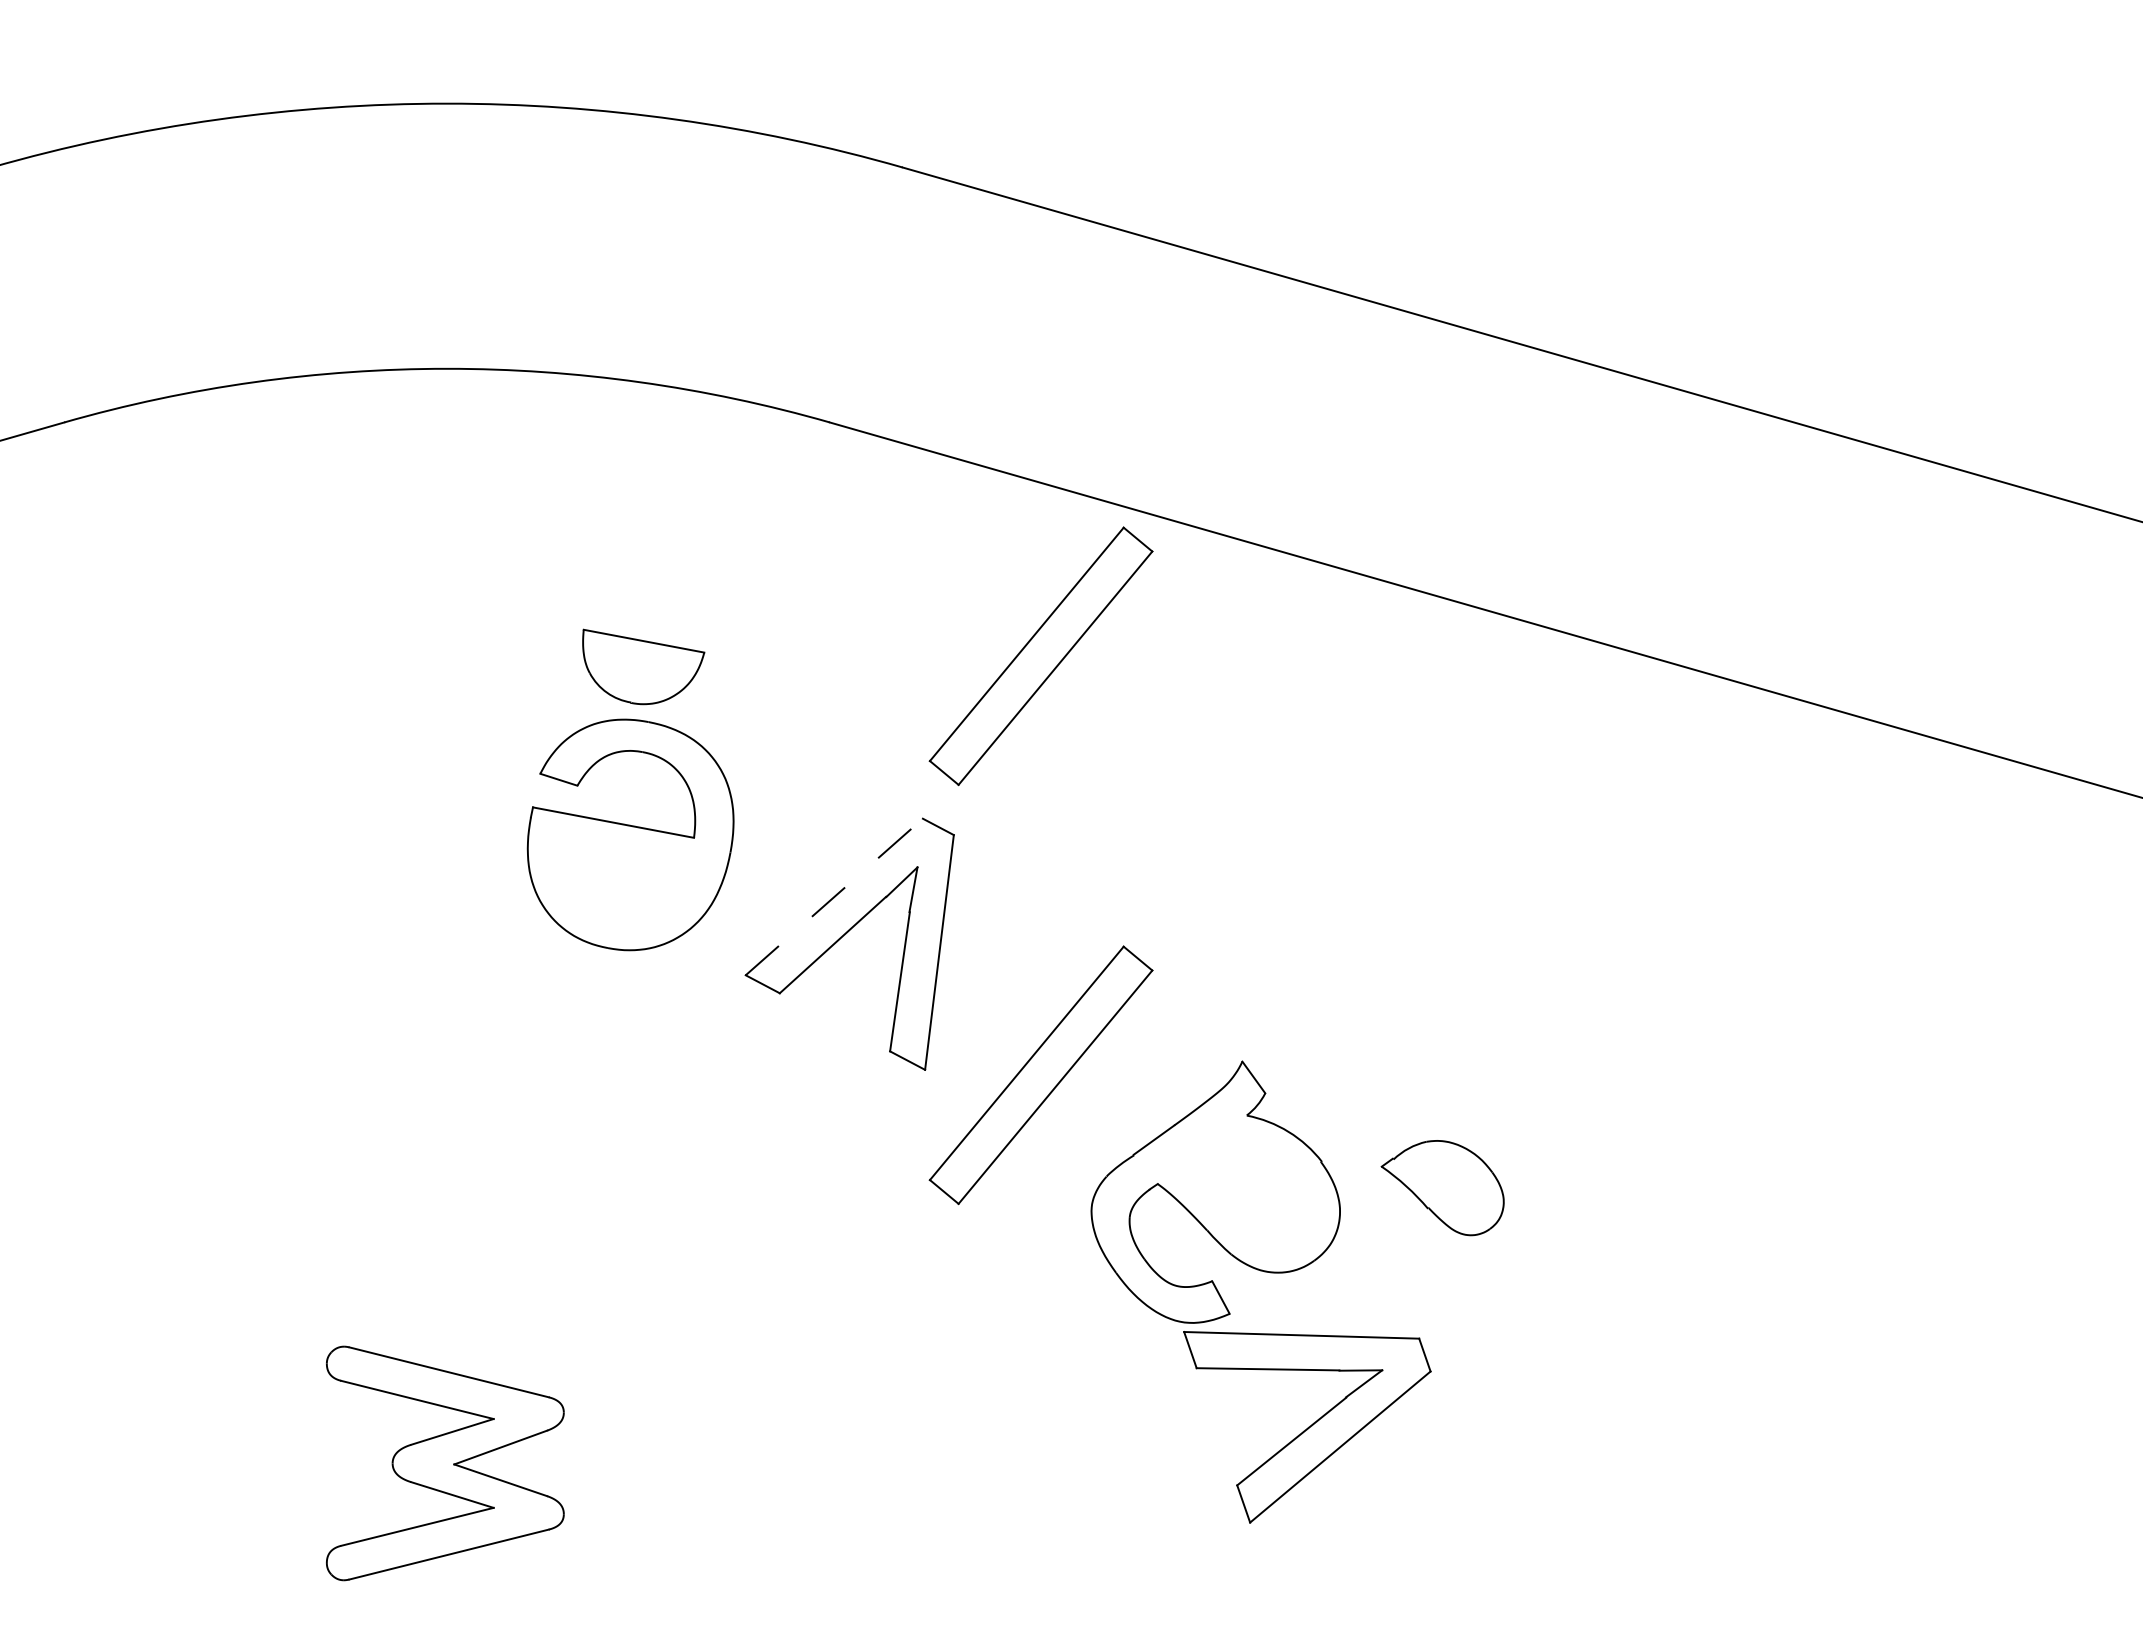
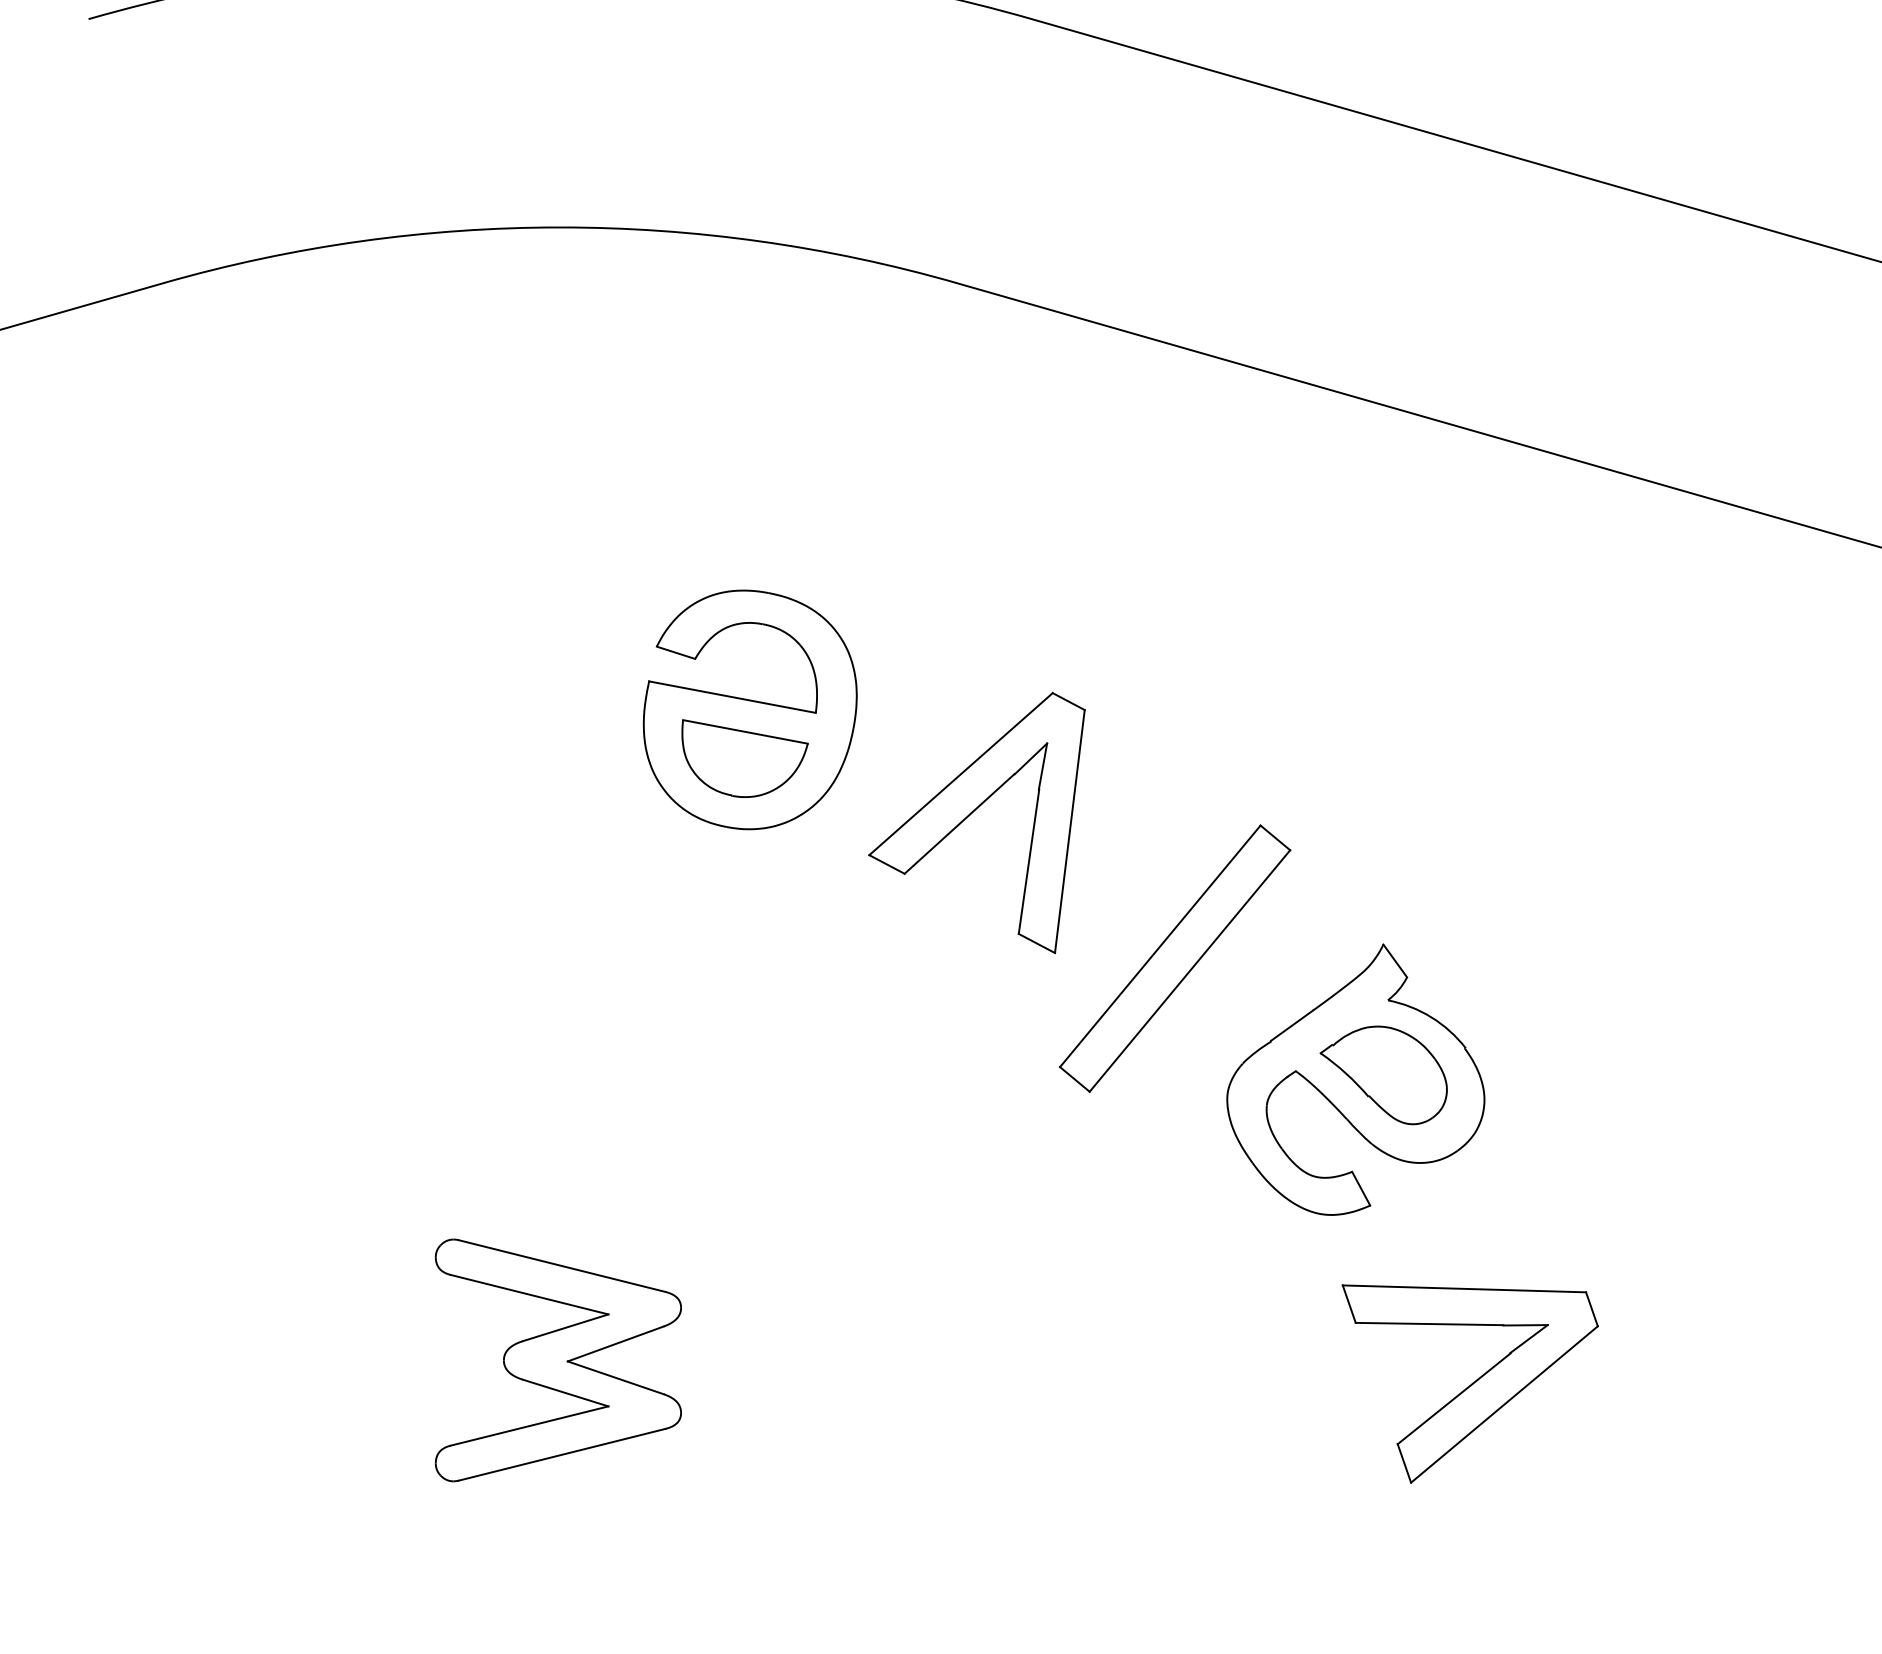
part: (1040, 656) -> (1174, 525), removed
part: (643, 666) -> (744, 758), moved
line: (834, 896) -> (961, 773), dashed -> solid
part: (1442, 1188) -> (1383, 1075), moved
part: (1307, 1427) -> (1470, 1384), moved

